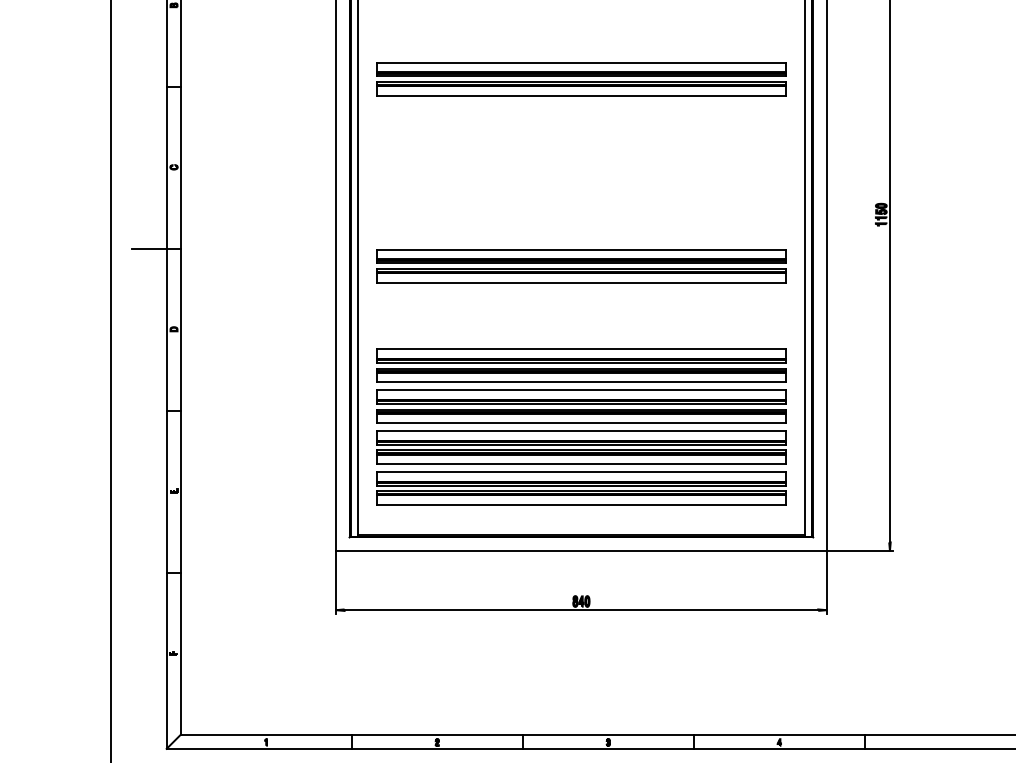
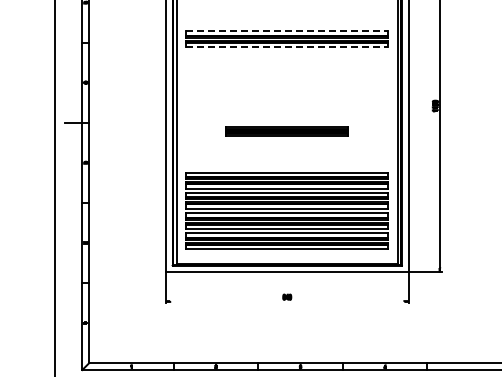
line: (581, 63) -> (287, 31), solid -> dashed
line: (581, 96) -> (287, 47), solid -> dashed
part: (579, 266) -> (286, 131), size x0.6
line: (581, 610) -> (287, 301), removed

